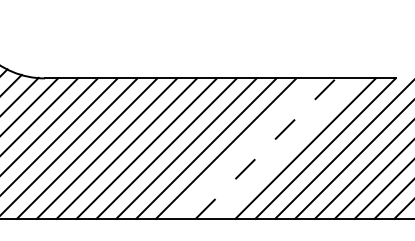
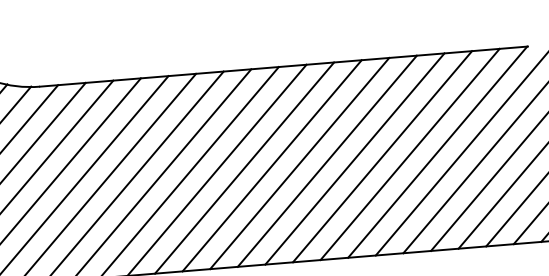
line: (245, 148) -> (326, 161), added
line: (266, 148) -> (355, 158), dashed -> solid
line: (285, 148) -> (382, 156), added

